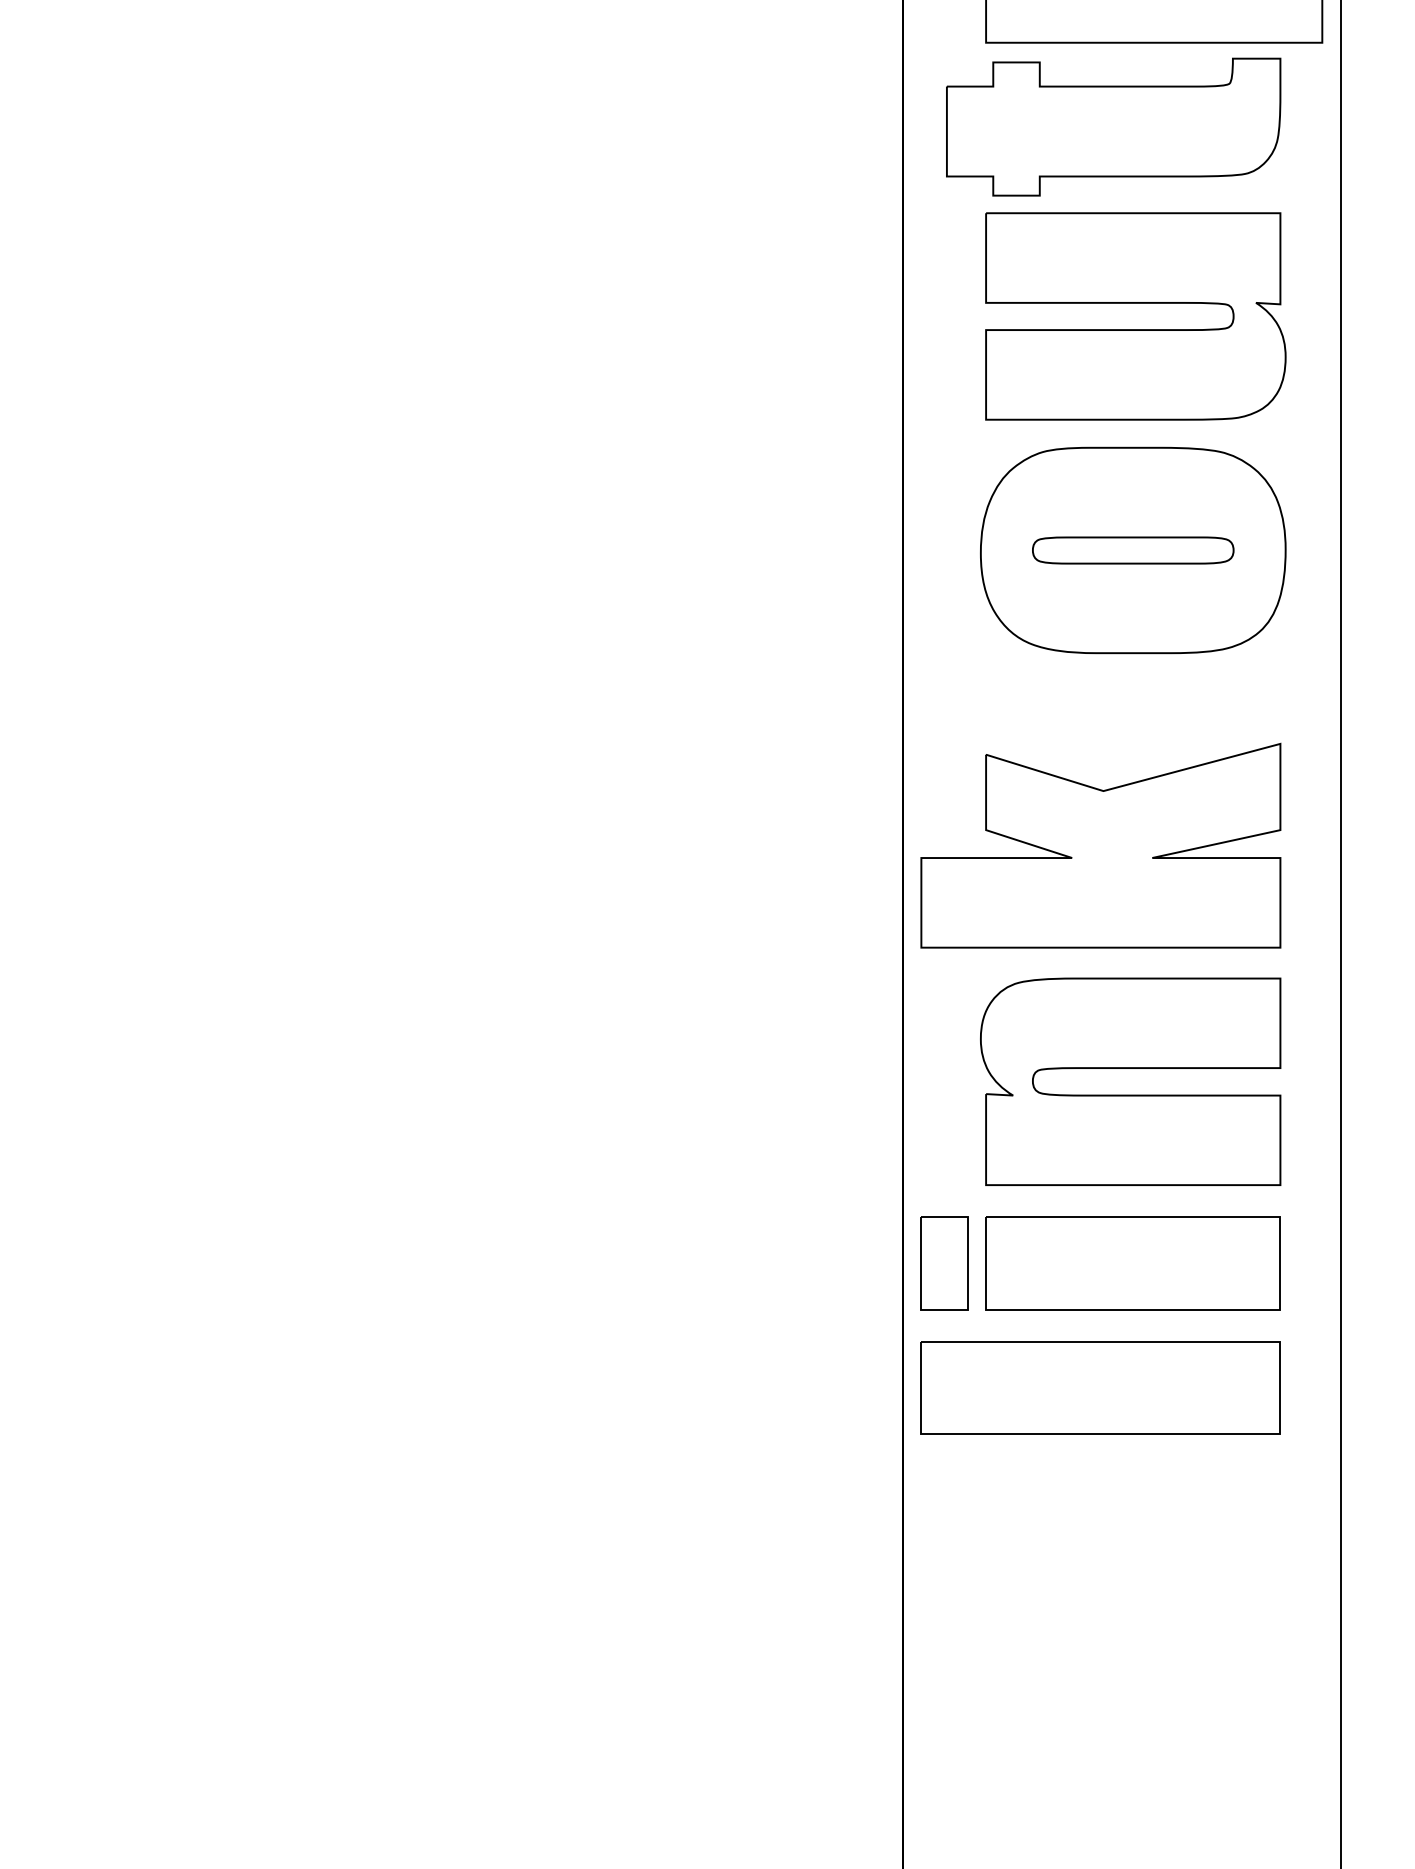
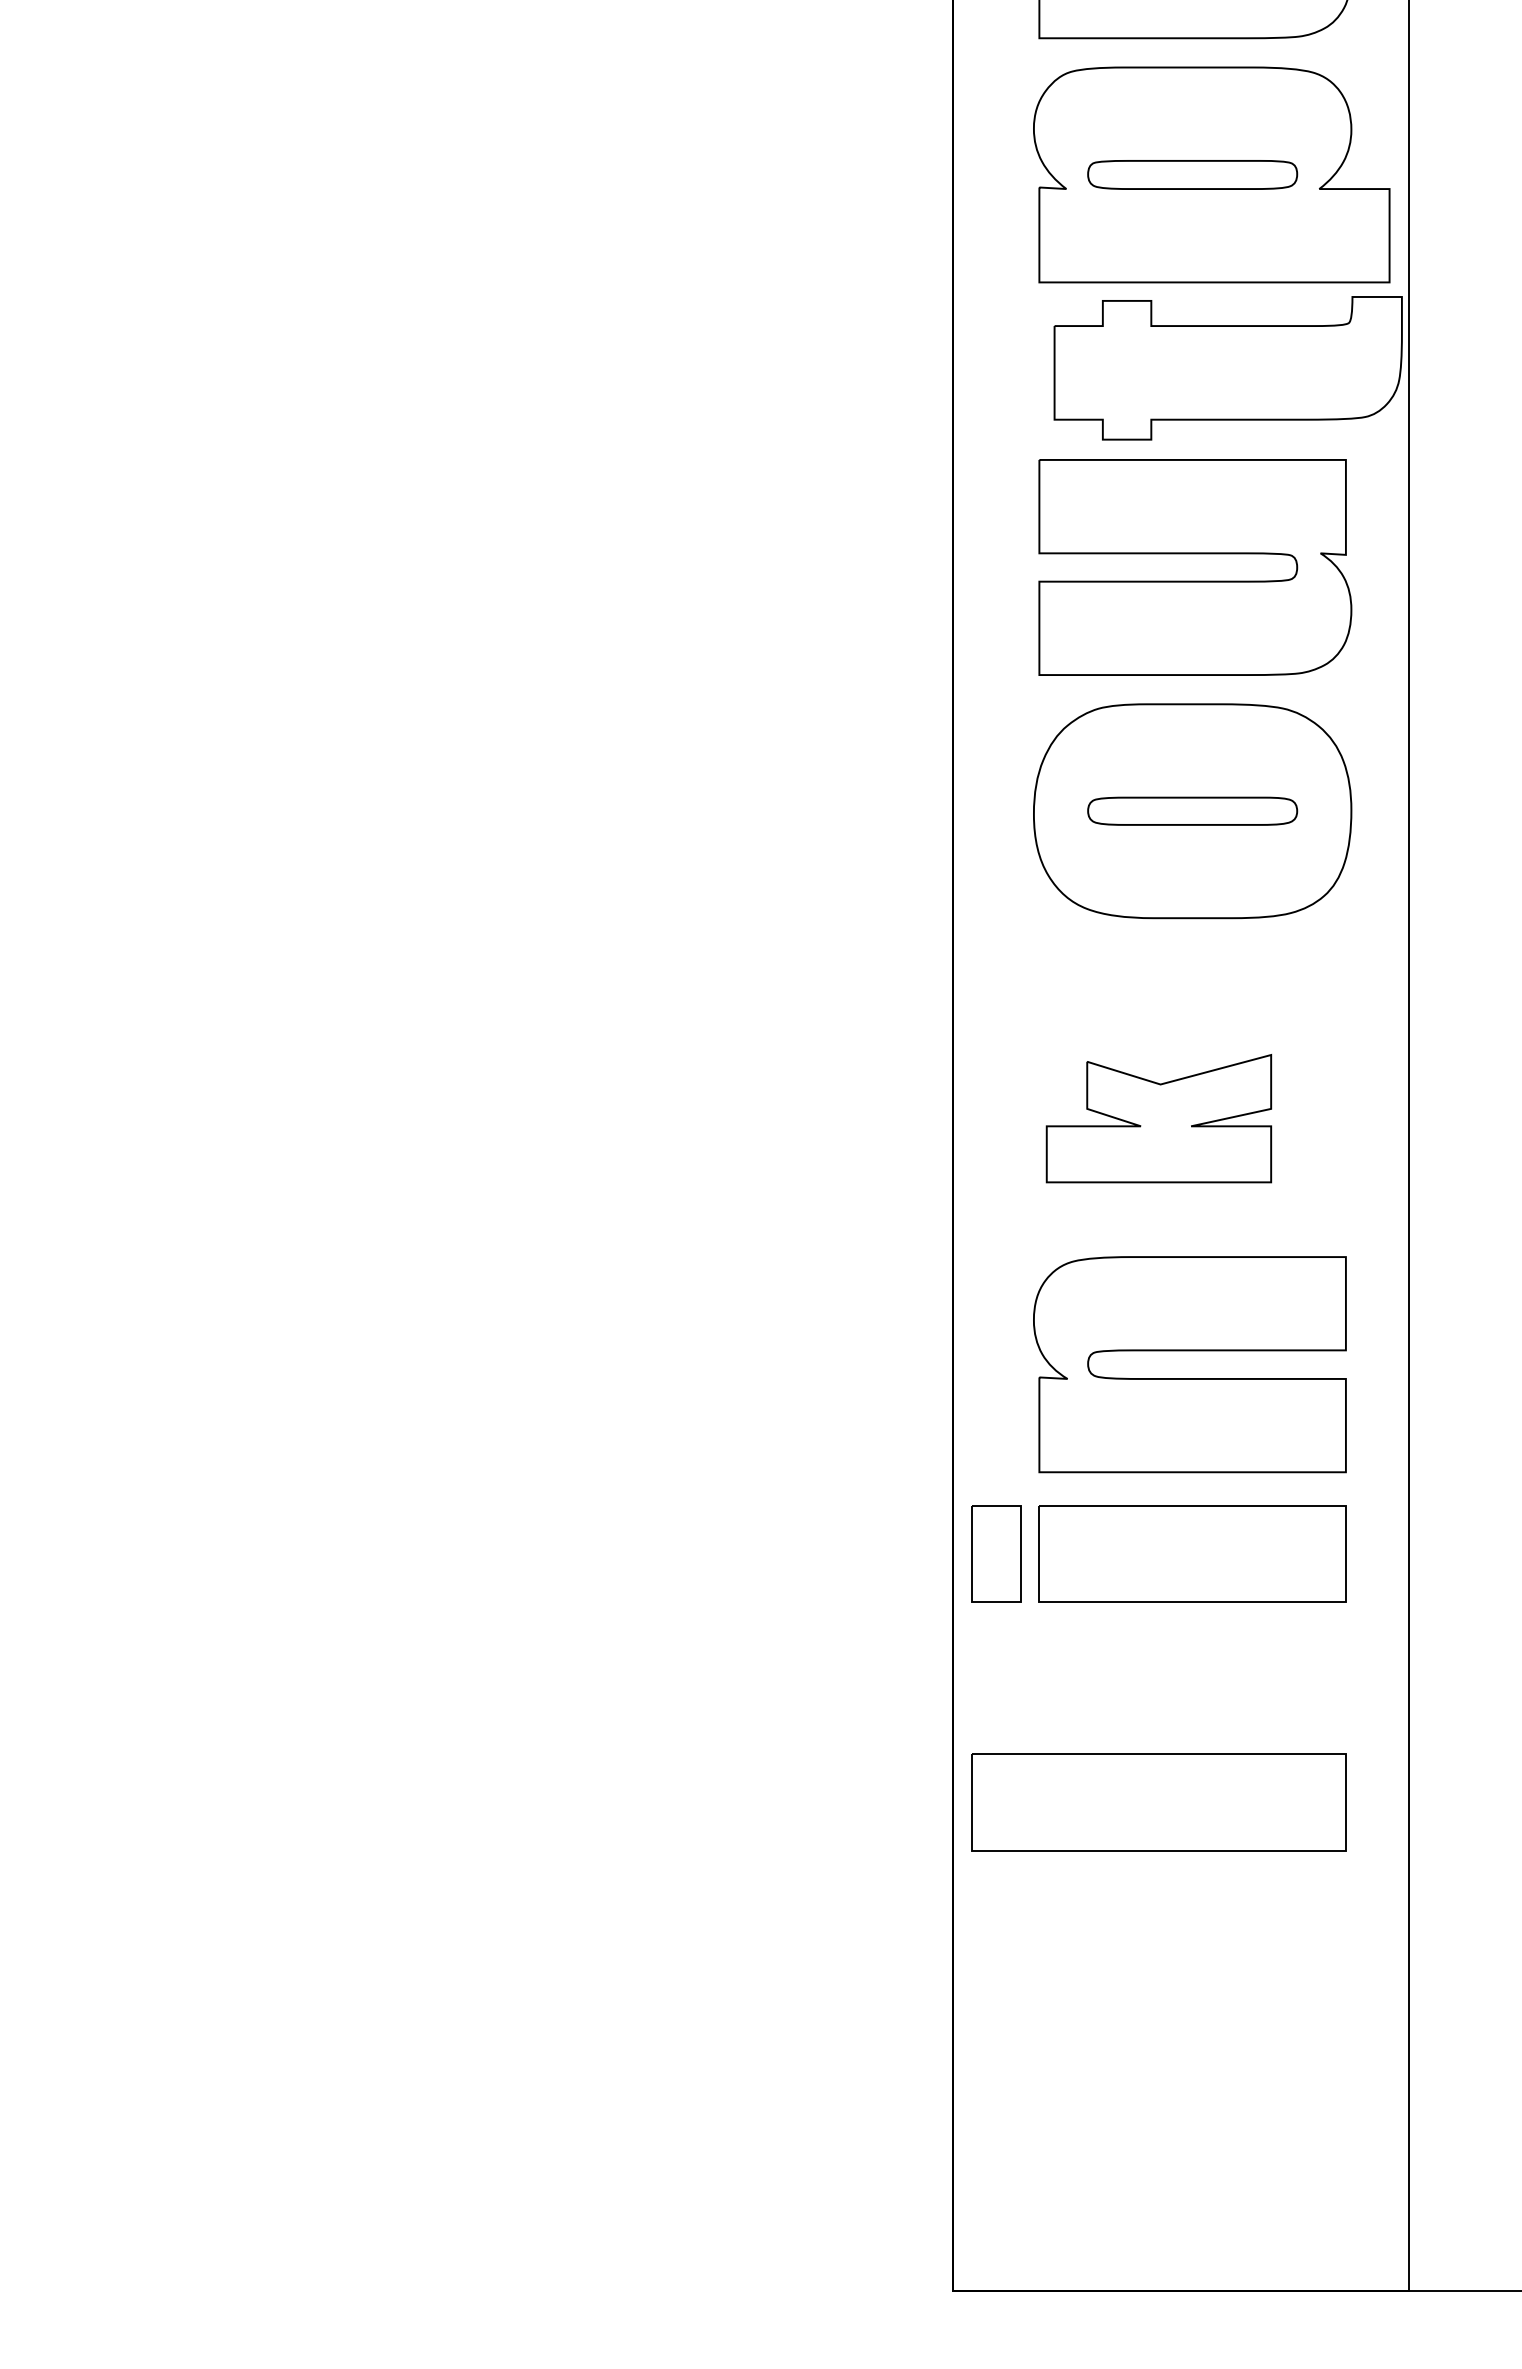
part: (1112, 127) -> (1227, 368), moved
part: (1100, 845) -> (1158, 1118), size x0.6
part: (1100, 1387) -> (1158, 1802), moved

